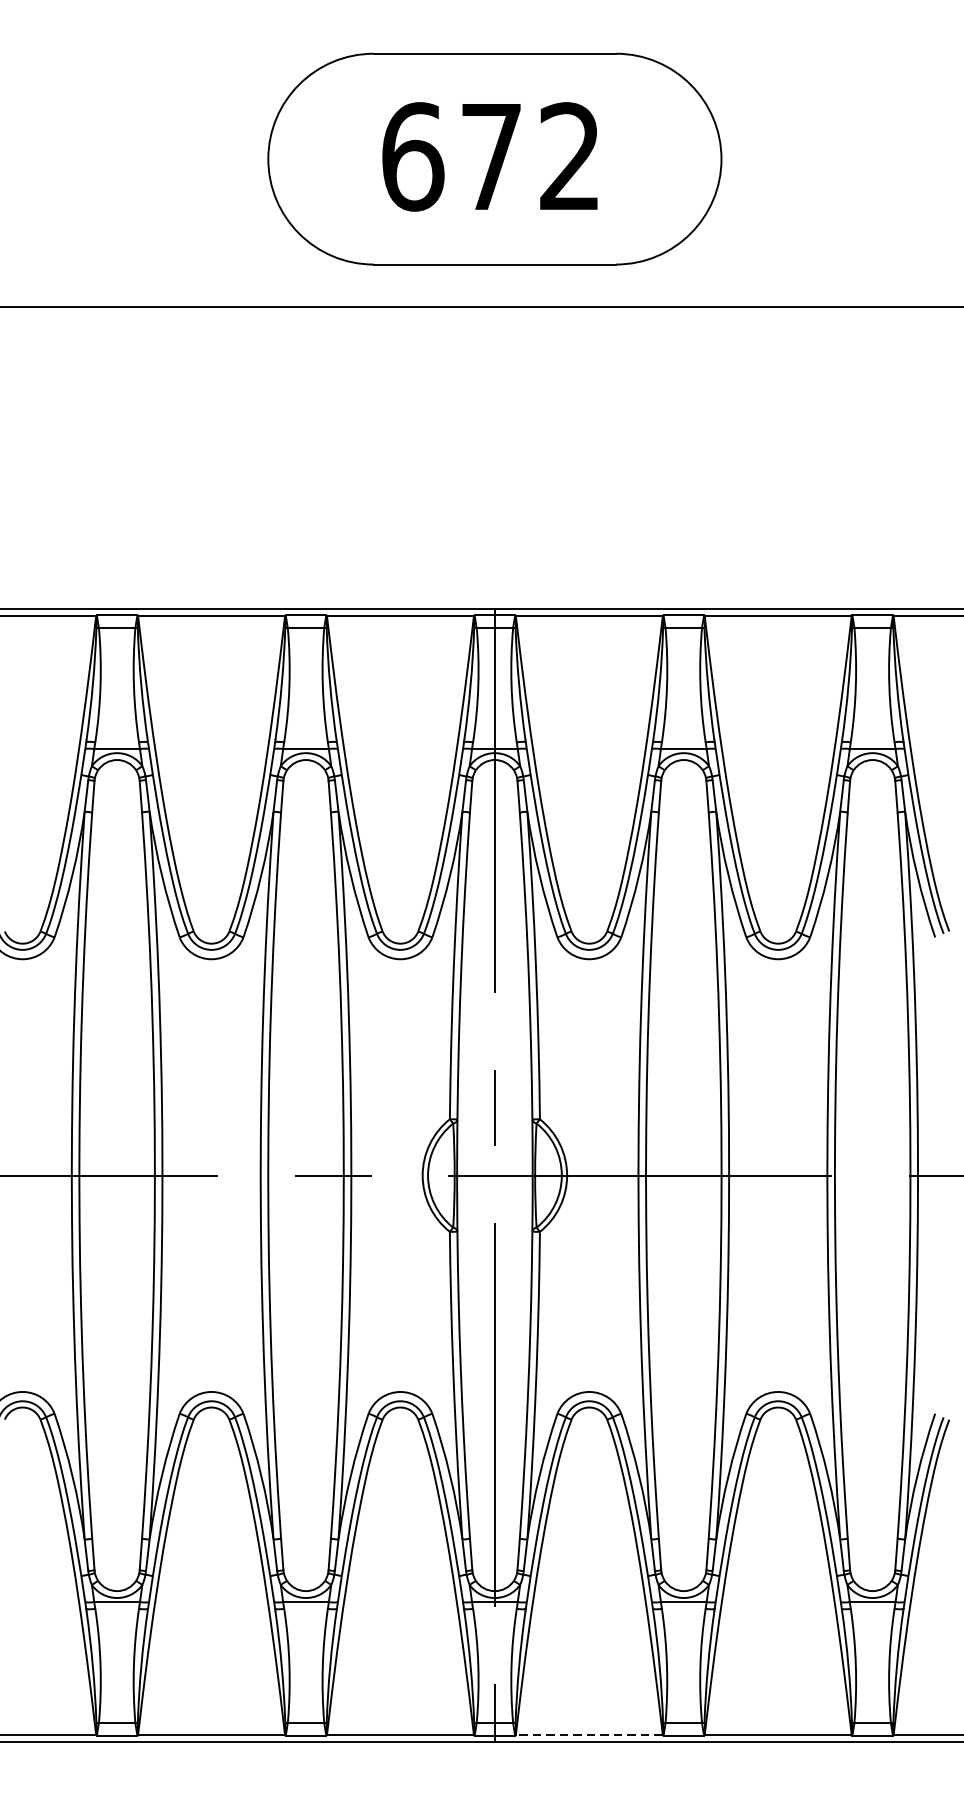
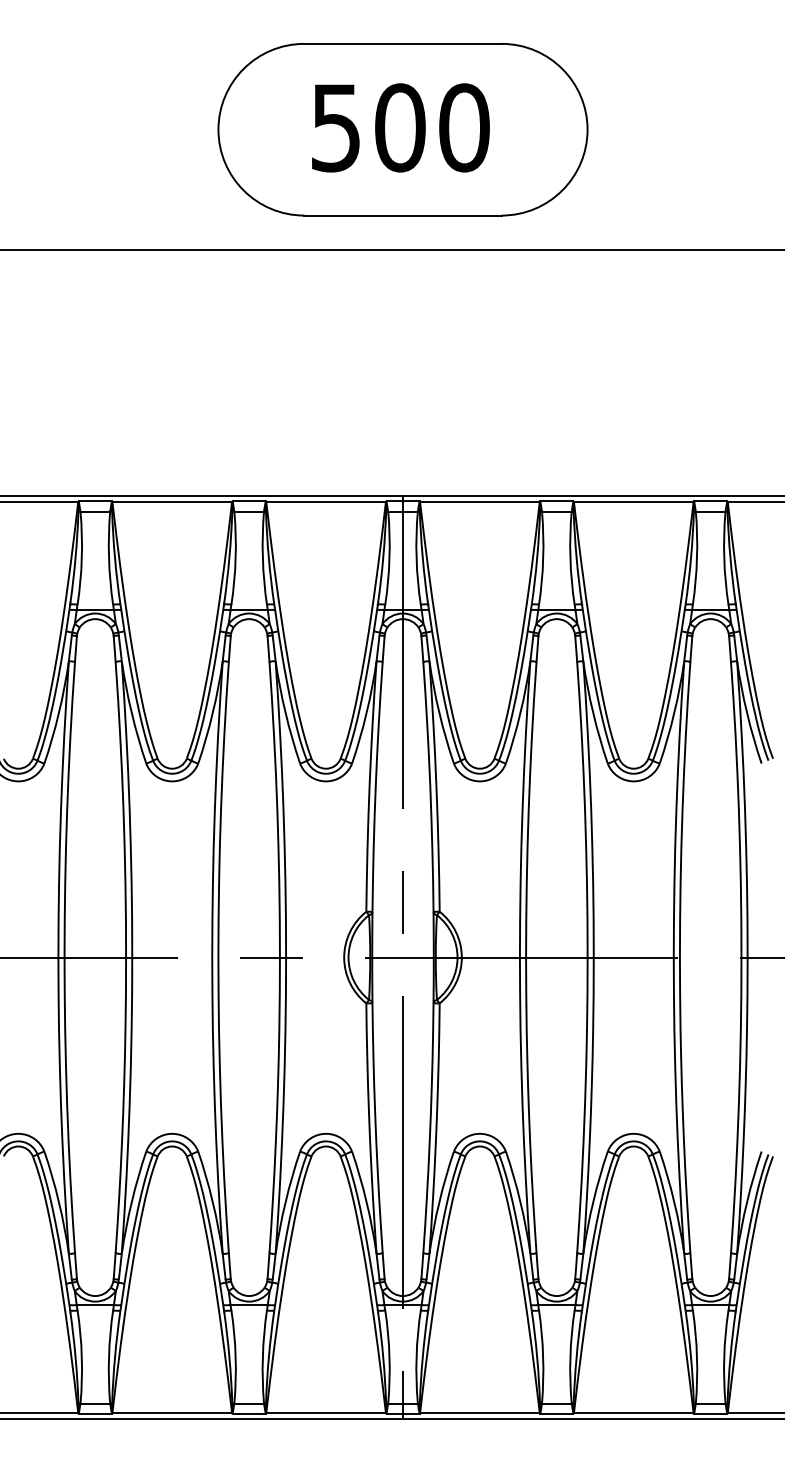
text: (491, 156) -> (400, 127), 672 -> 500
line: (588, 1735) -> (479, 1413), dashed -> solid

